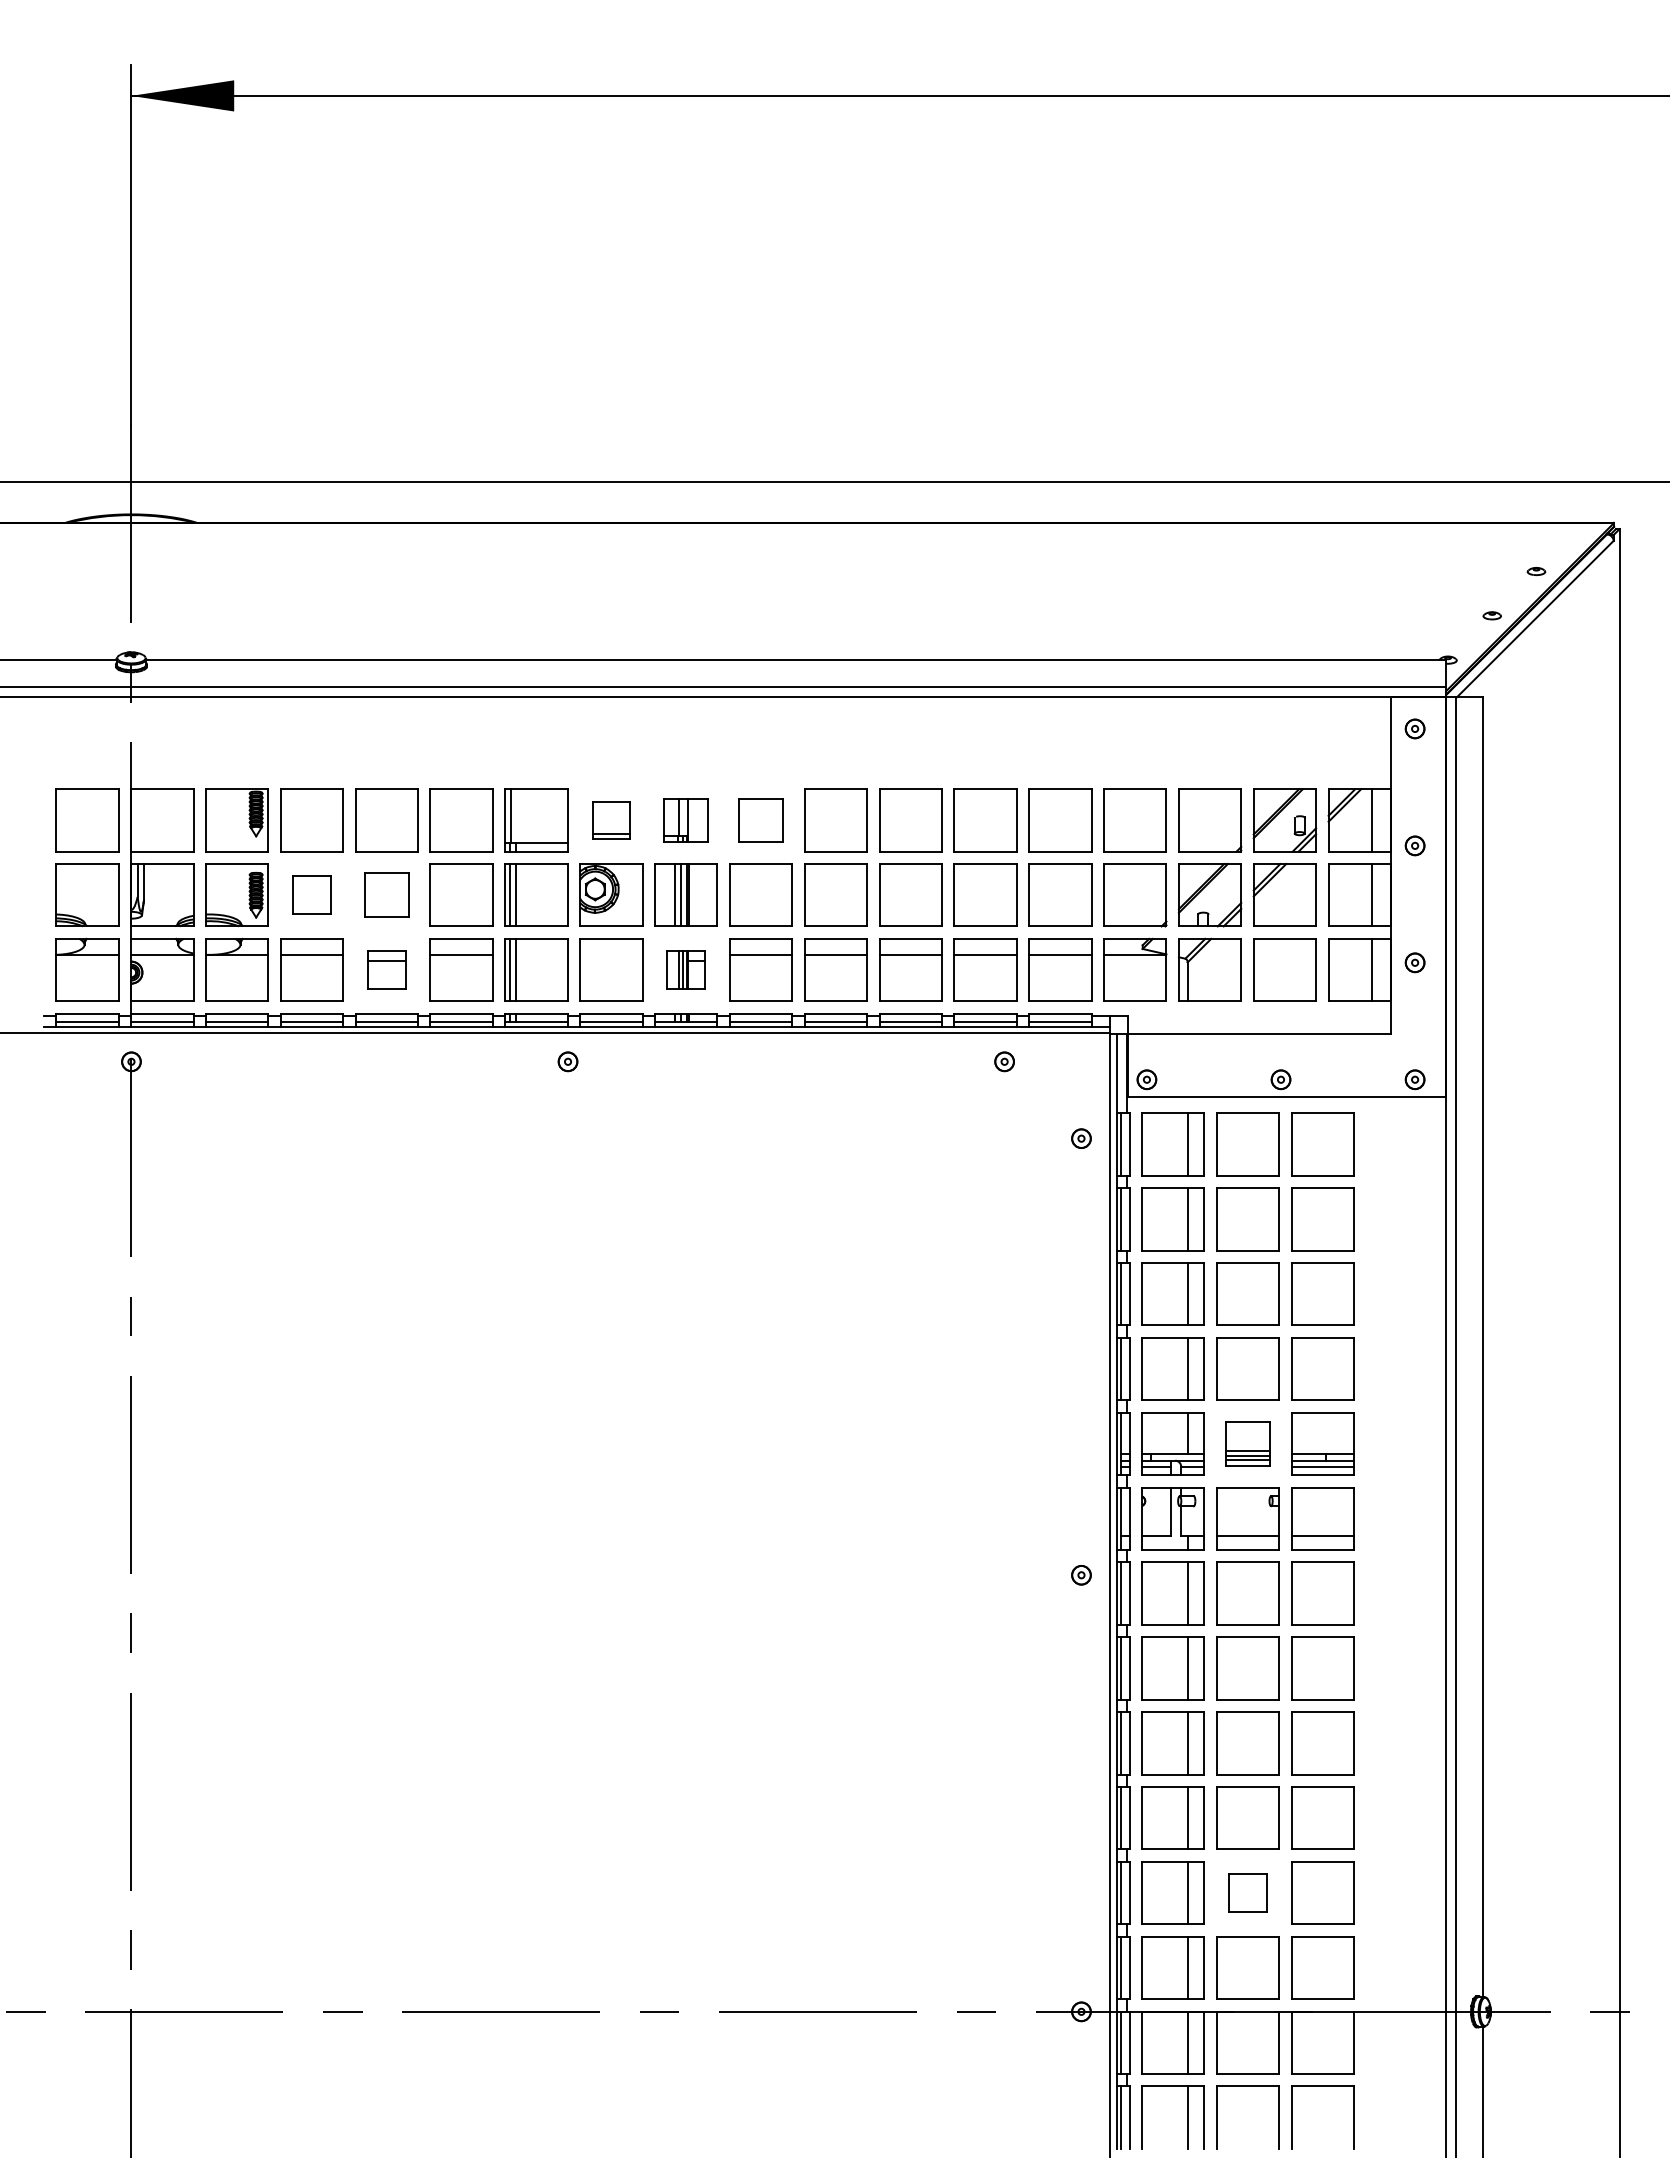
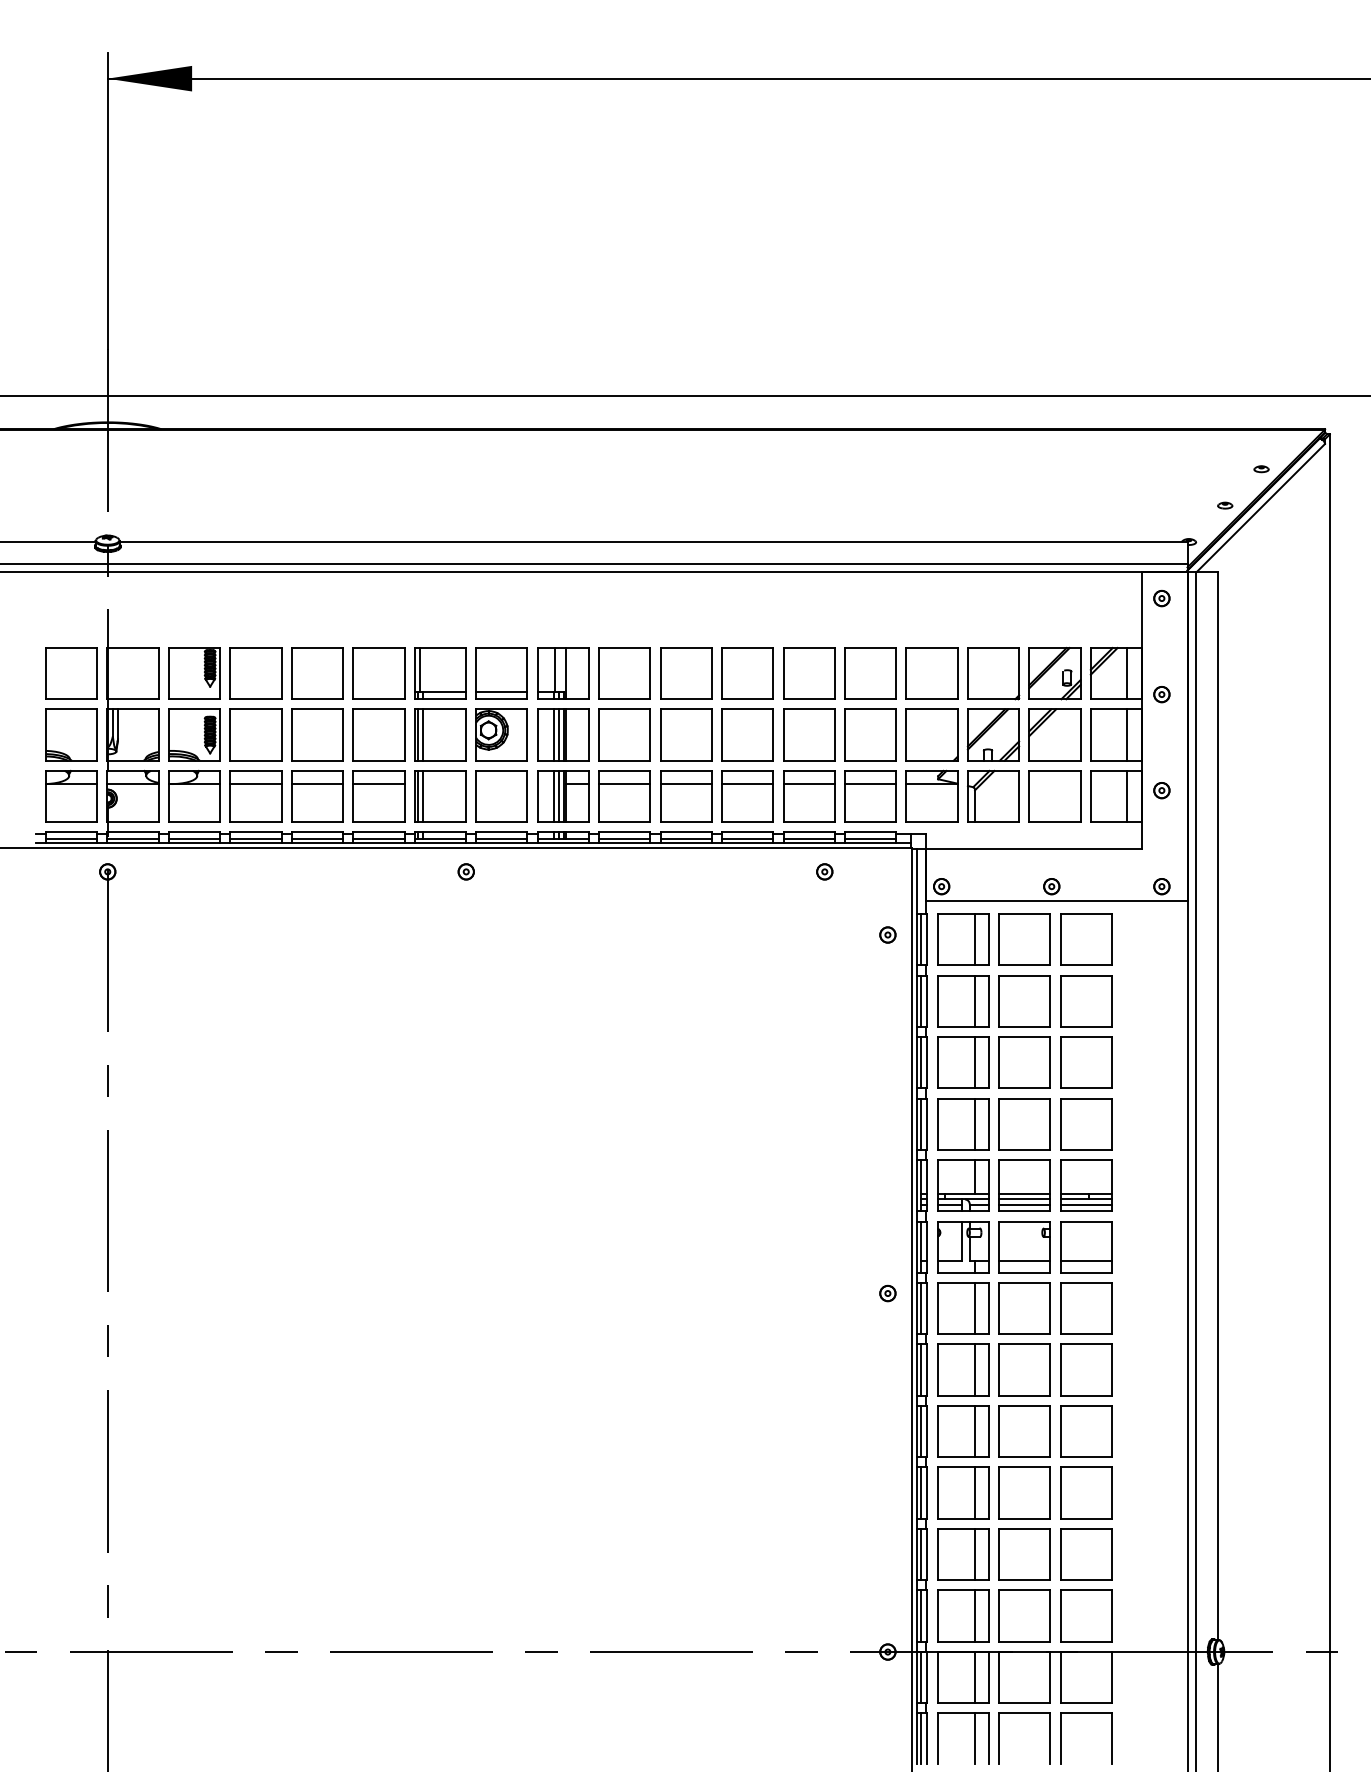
part: (611, 820) -> (501, 673), size x1.67
part: (685, 820) -> (562, 673), size x1.43
part: (760, 820) -> (624, 673), size x1.43
part: (311, 894) -> (255, 734), size x1.67
part: (386, 894) -> (317, 734), size x1.43
part: (386, 969) -> (317, 796), size x1.67
part: (685, 969) -> (562, 796), size x1.67
part: (1247, 1443) -> (1024, 1185), size x1.43
part: (1247, 1892) -> (1024, 1554), size x1.67

